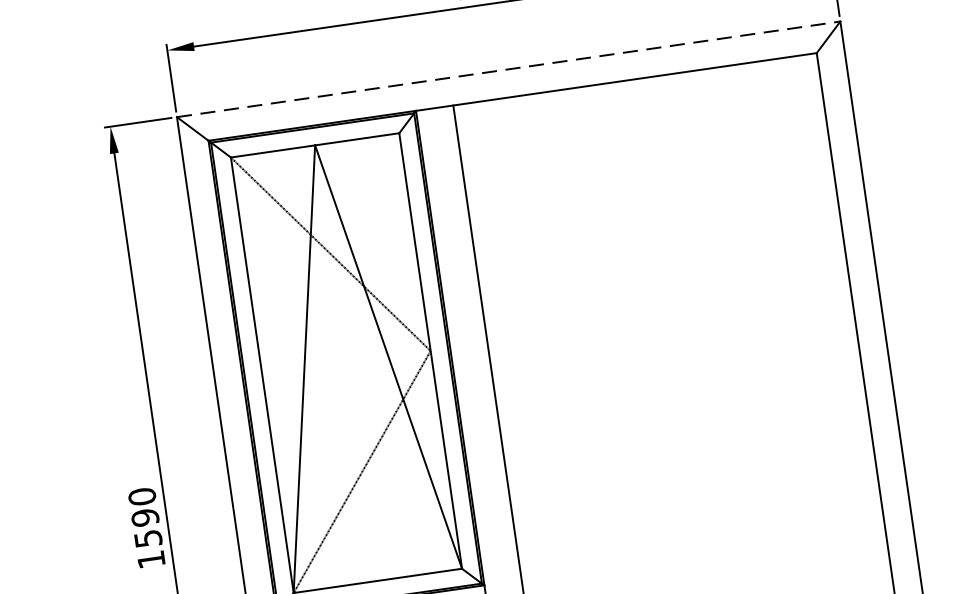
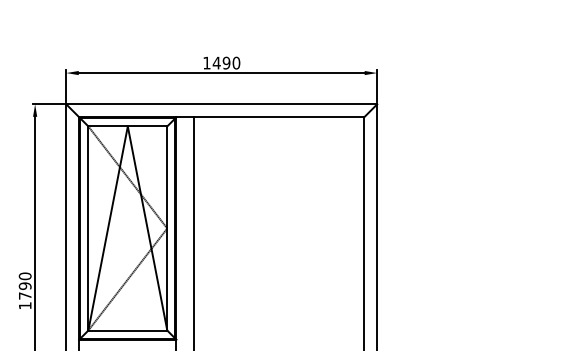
line: (510, 69) -> (222, 104), dashed -> solid
text: (148, 537) -> (25, 295), 1590 -> 1790

